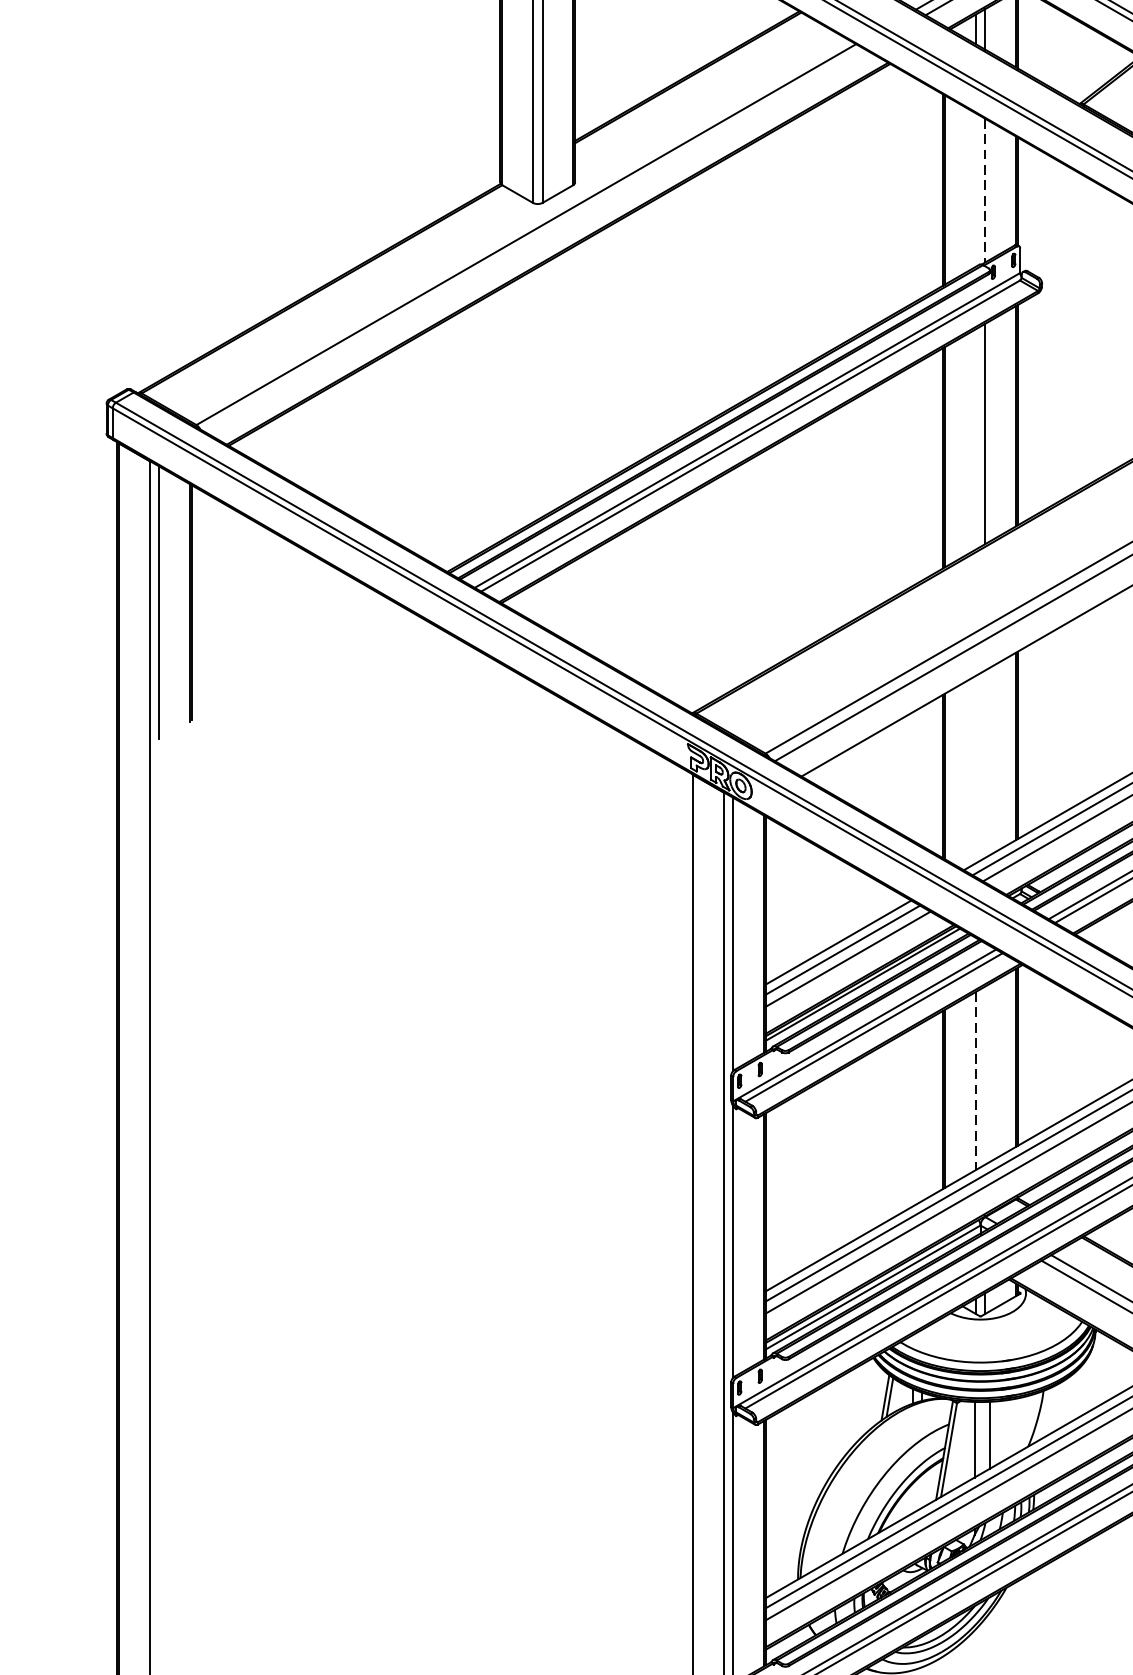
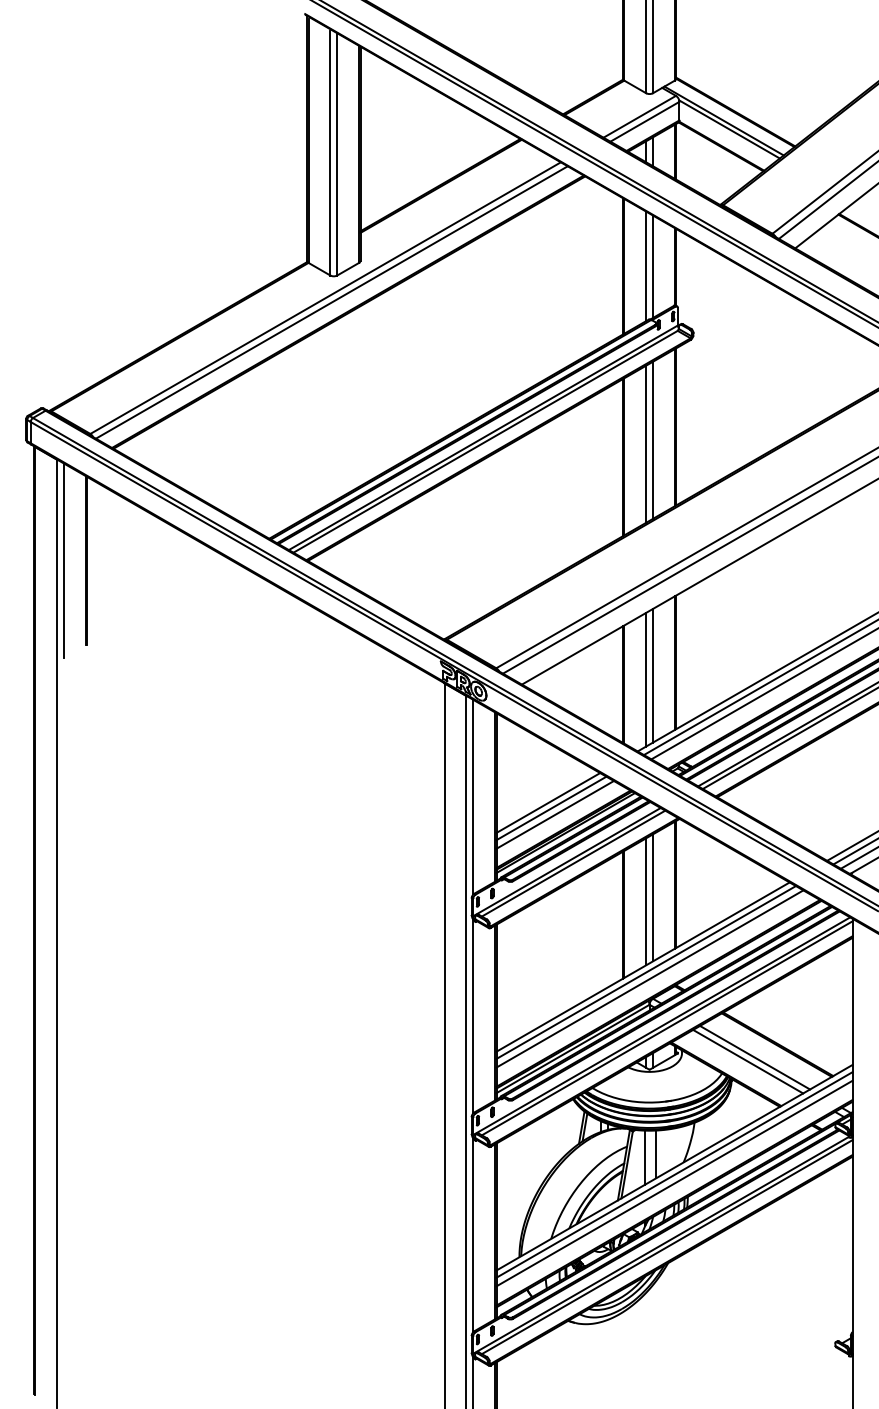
line: (976, 190) -> (646, 266), added
line: (986, 191) -> (653, 267), dashed -> solid
line: (534, 240) -> (331, 302), added
line: (976, 438) -> (646, 443), added
line: (986, 763) -> (653, 675), added
line: (976, 769) -> (646, 679), added
line: (986, 1075) -> (653, 897), added
line: (976, 1080) -> (646, 901), dashed -> solid

